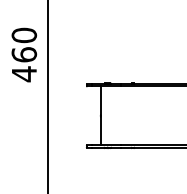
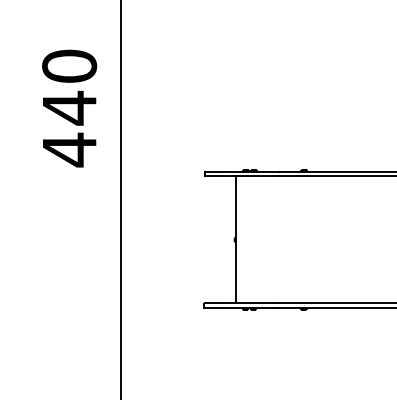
text: (24, 54) -> (69, 107), 460 -> 440

